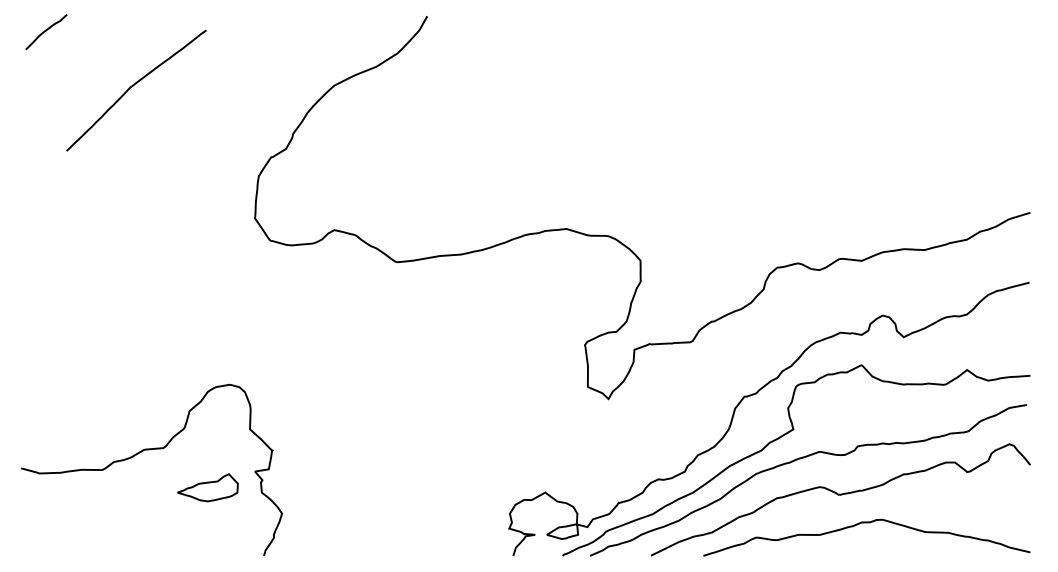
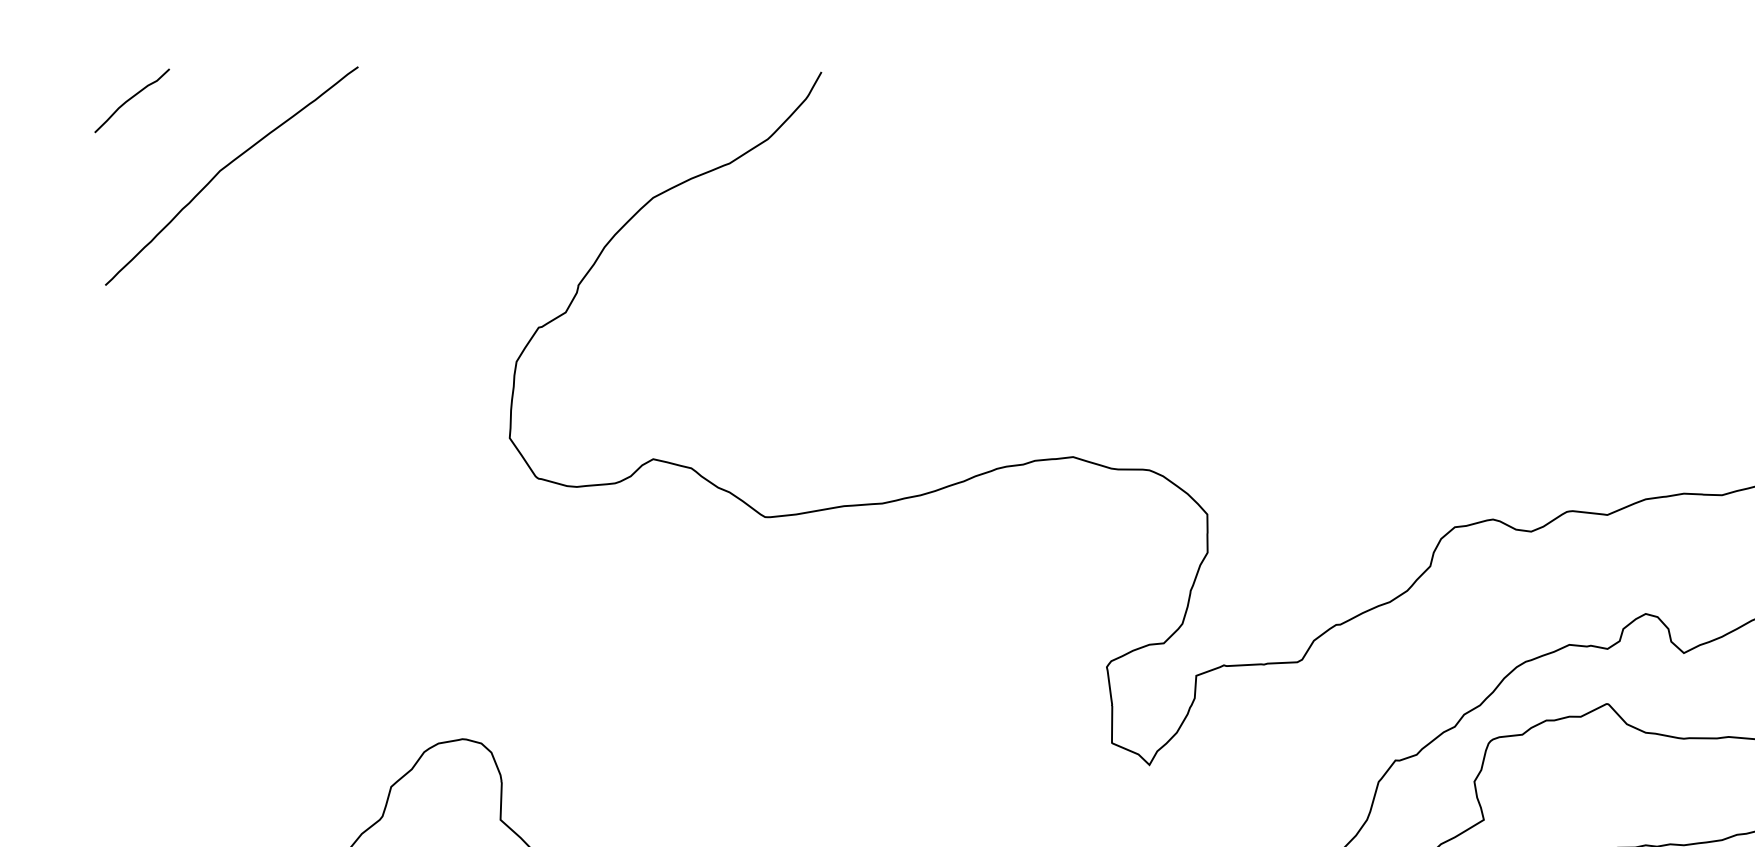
curve: (133, 86) -> (226, 168), moved

